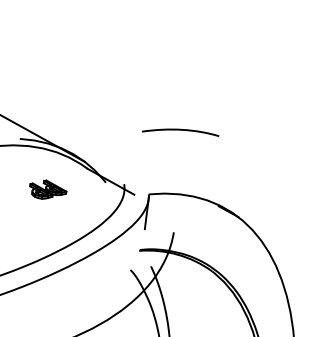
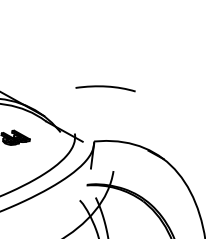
curve: (180, 130) -> (105, 87), moved

